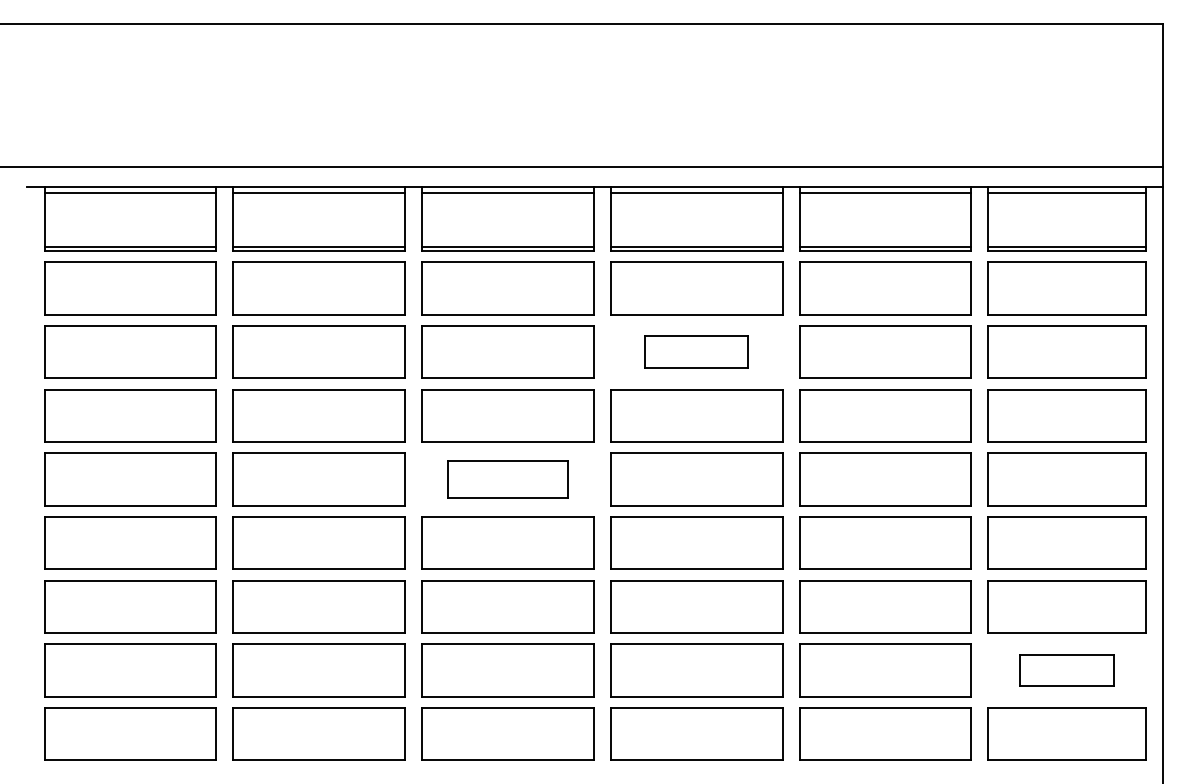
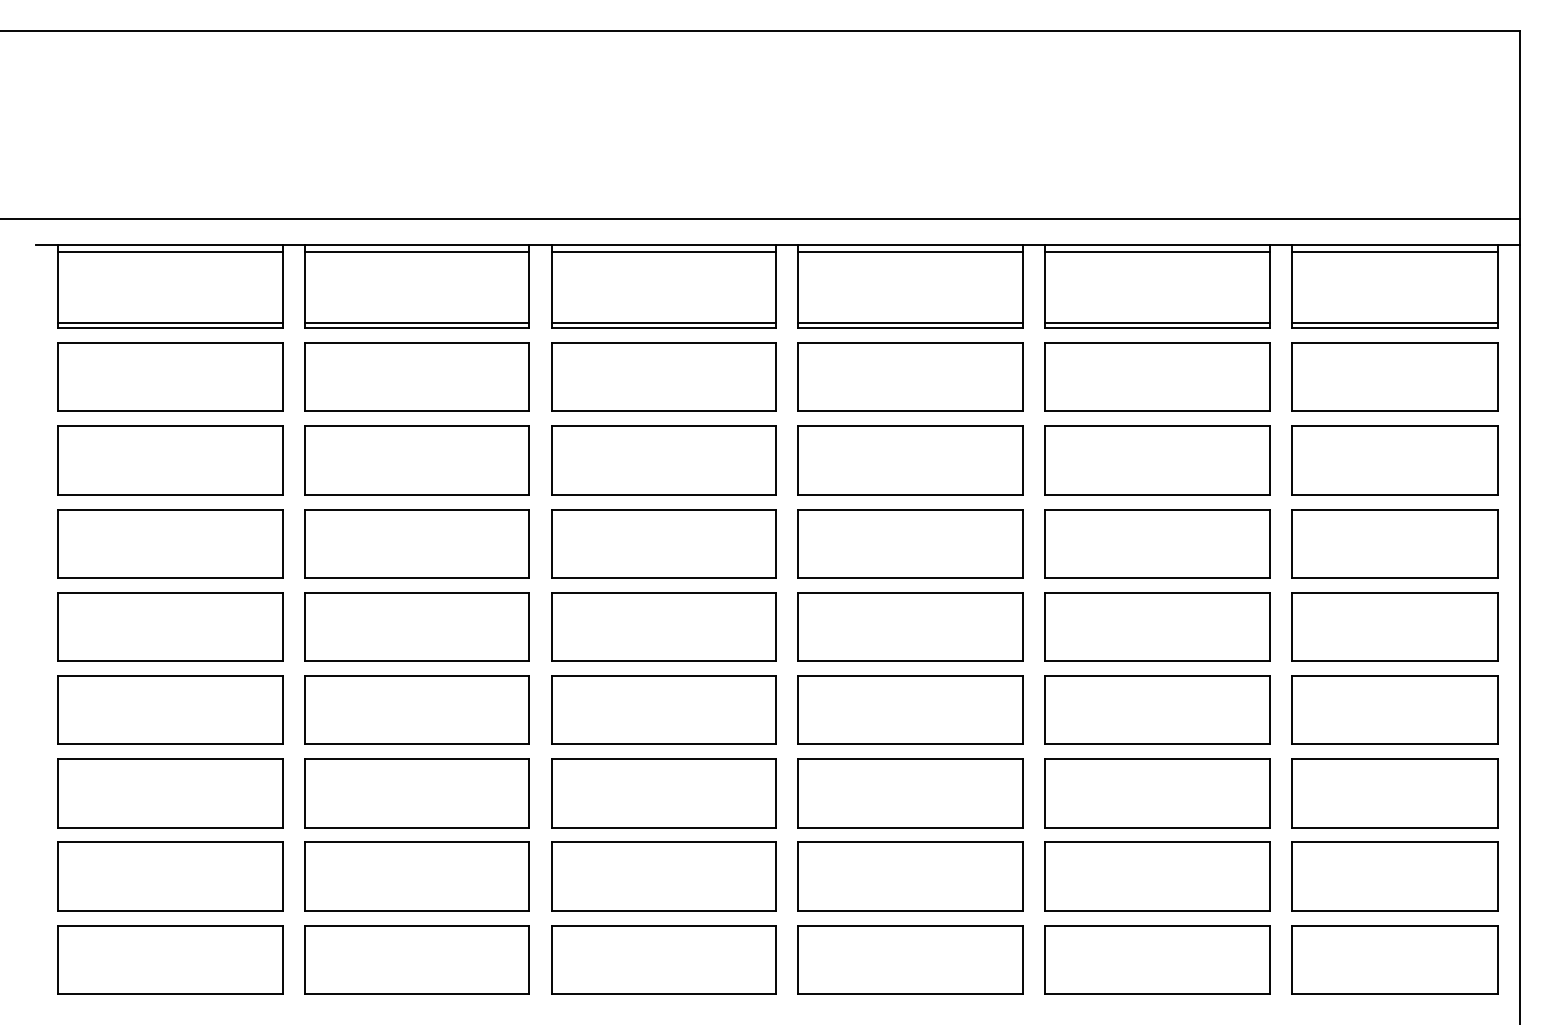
part: (696, 351) -> (910, 459), size x1.67
part: (507, 479) -> (663, 626), size x1.43
part: (1066, 670) -> (1393, 876), size x1.67

